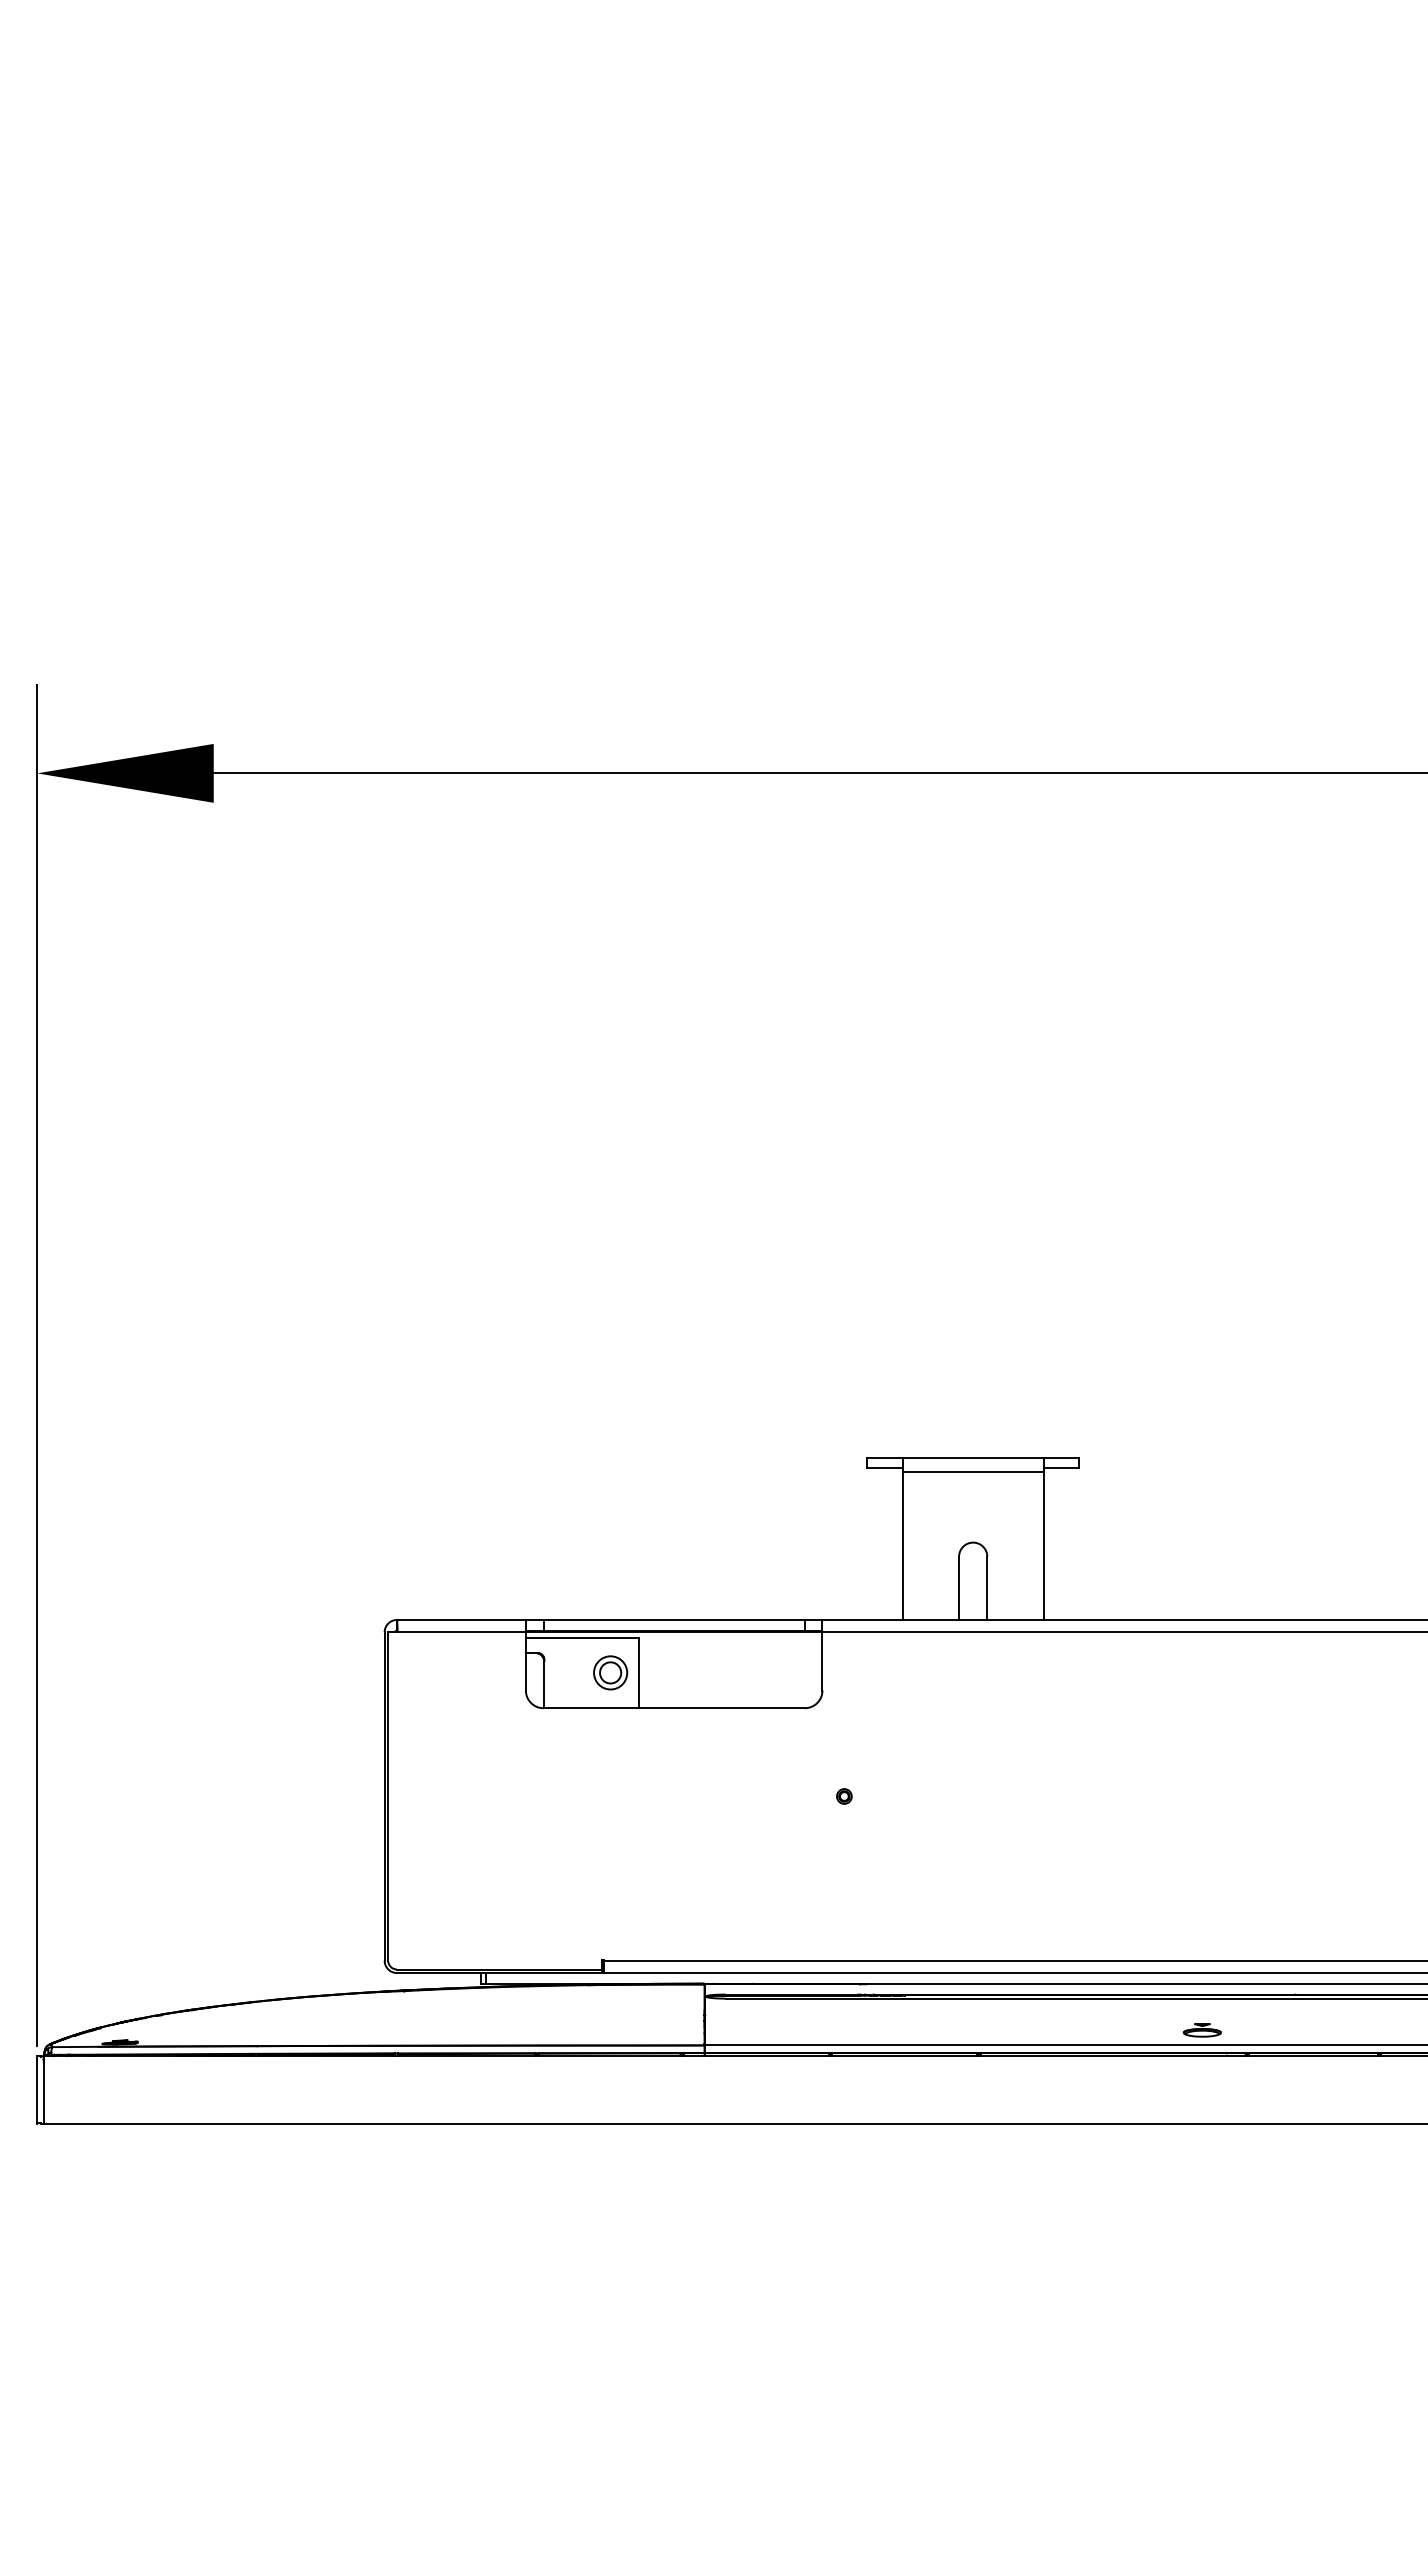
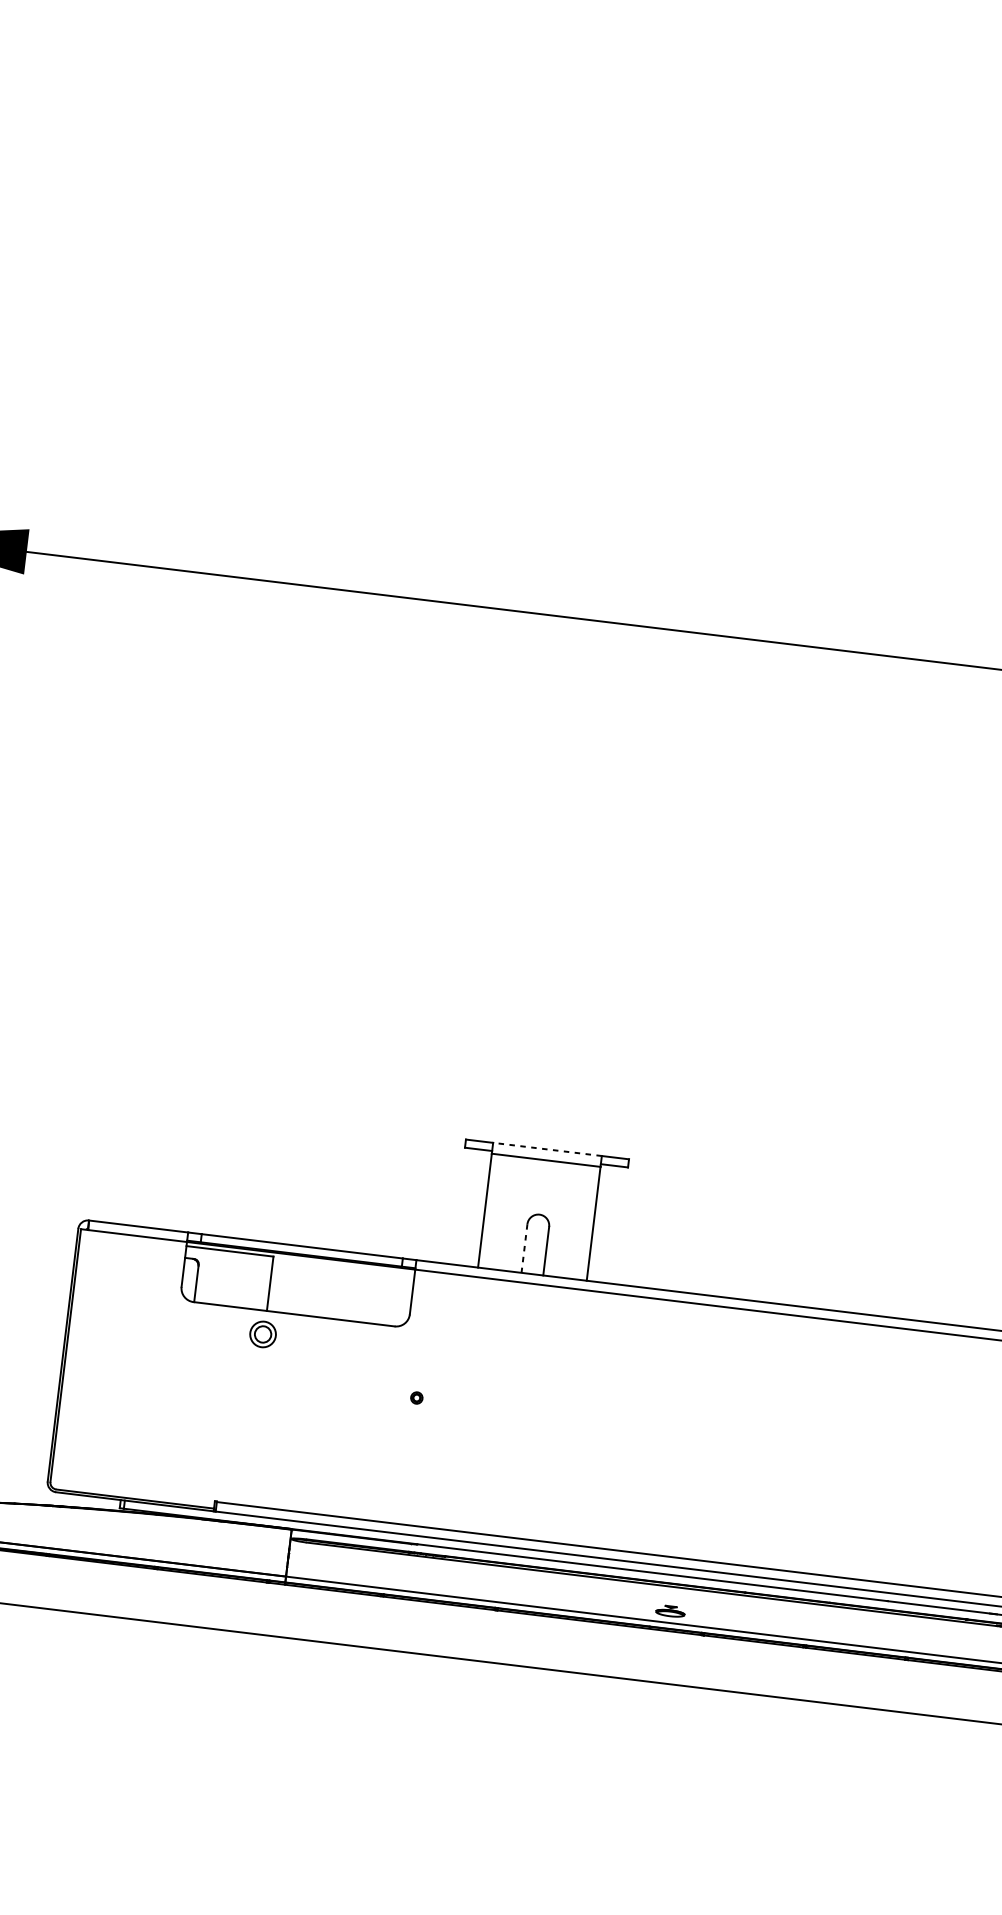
line: (973, 1457) -> (547, 1149), solid -> dashed
line: (959, 1588) -> (524, 1248), solid -> dashed
part: (610, 1672) -> (263, 1334), moved

